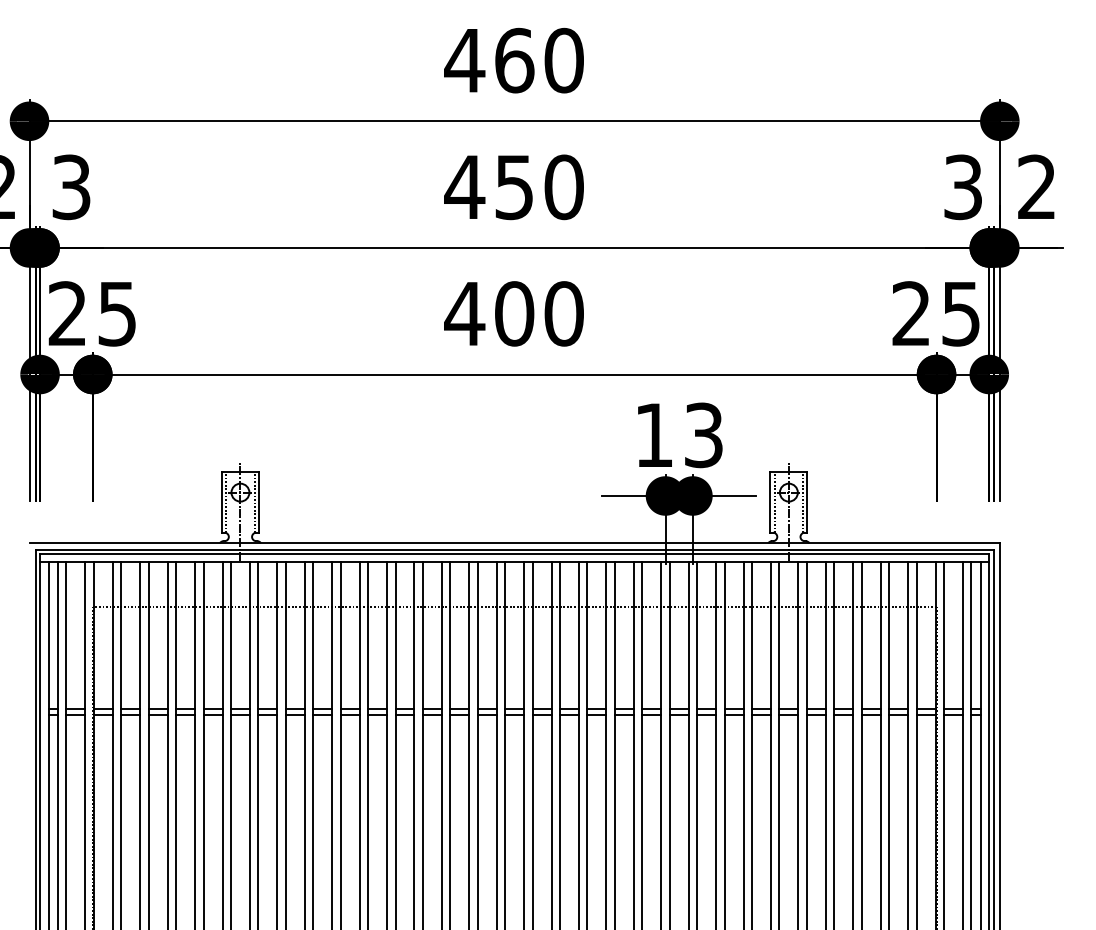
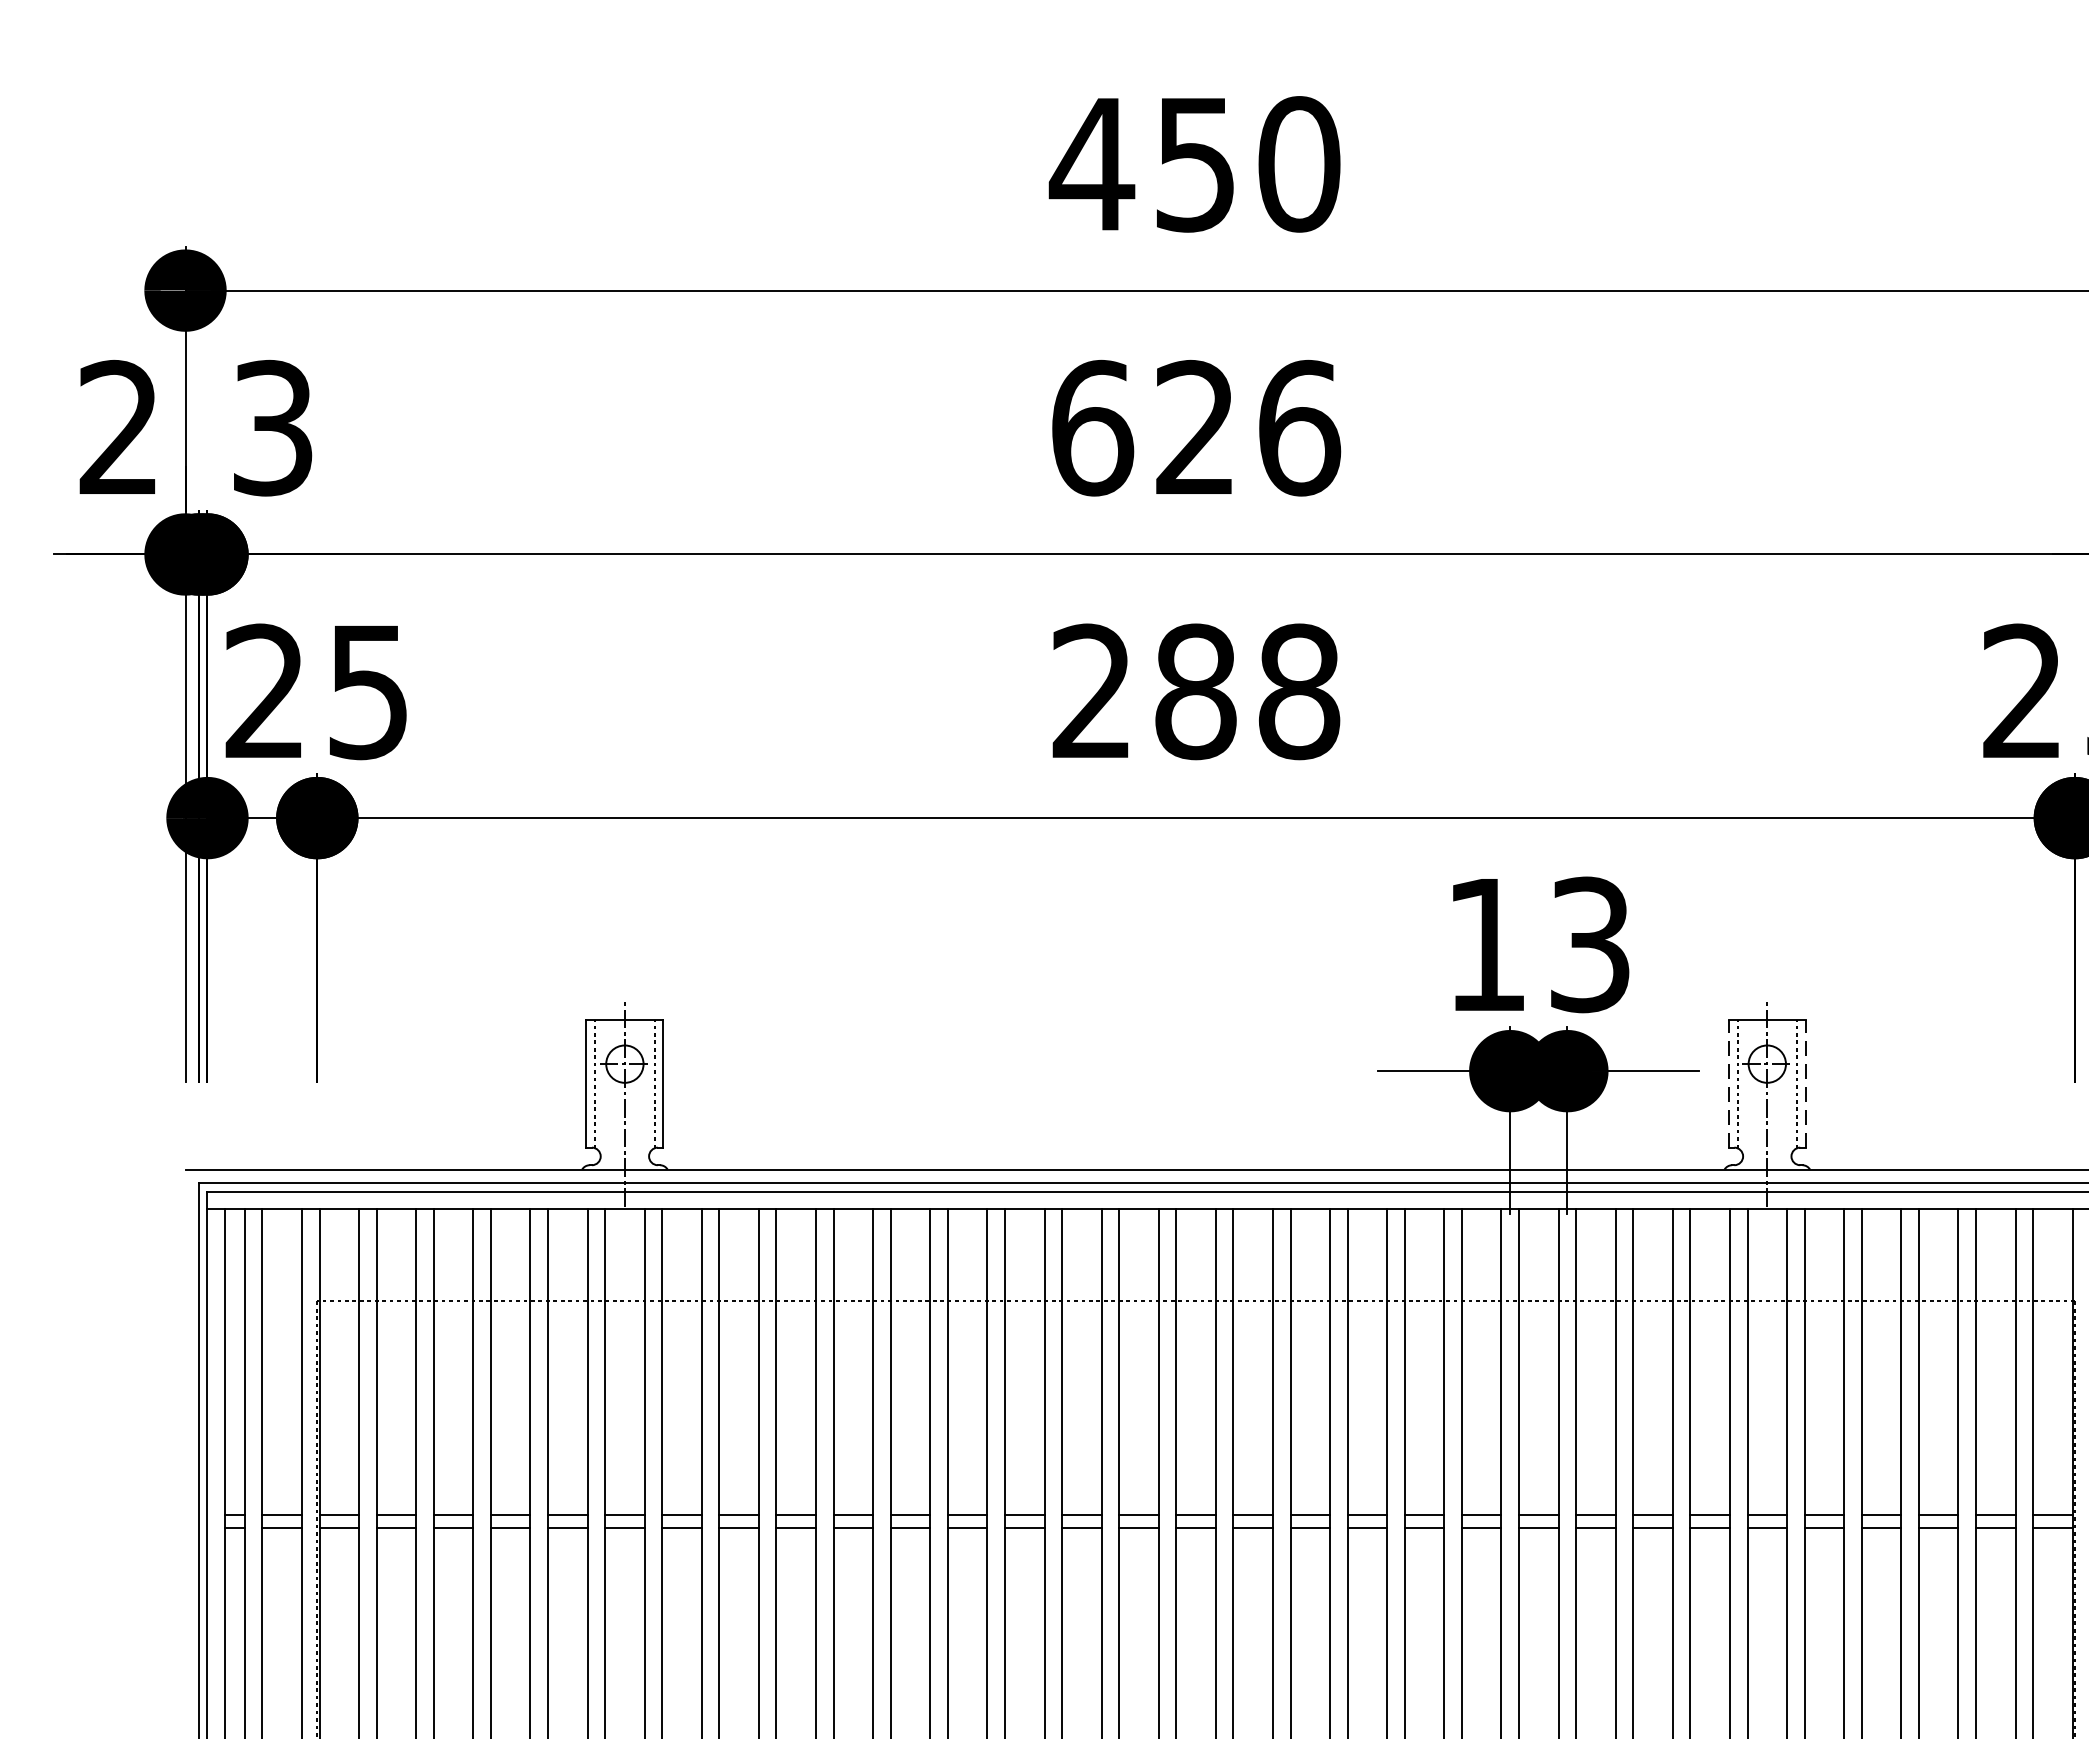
text: (514, 60) -> (1195, 164), 460 -> 450
text: (514, 187) -> (1195, 428), 450 -> 626
text: (513, 313) -> (1193, 691), 400 -> 288
line: (770, 502) -> (1728, 1084), solid -> dashed
line: (807, 502) -> (1806, 1084), solid -> dashed

